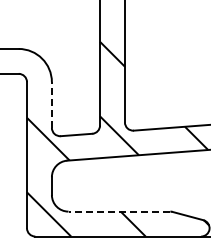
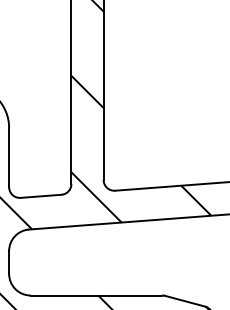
line: (51, 105) -> (8, 158), dashed -> solid
line: (119, 211) -> (96, 295), dashed -> solid

